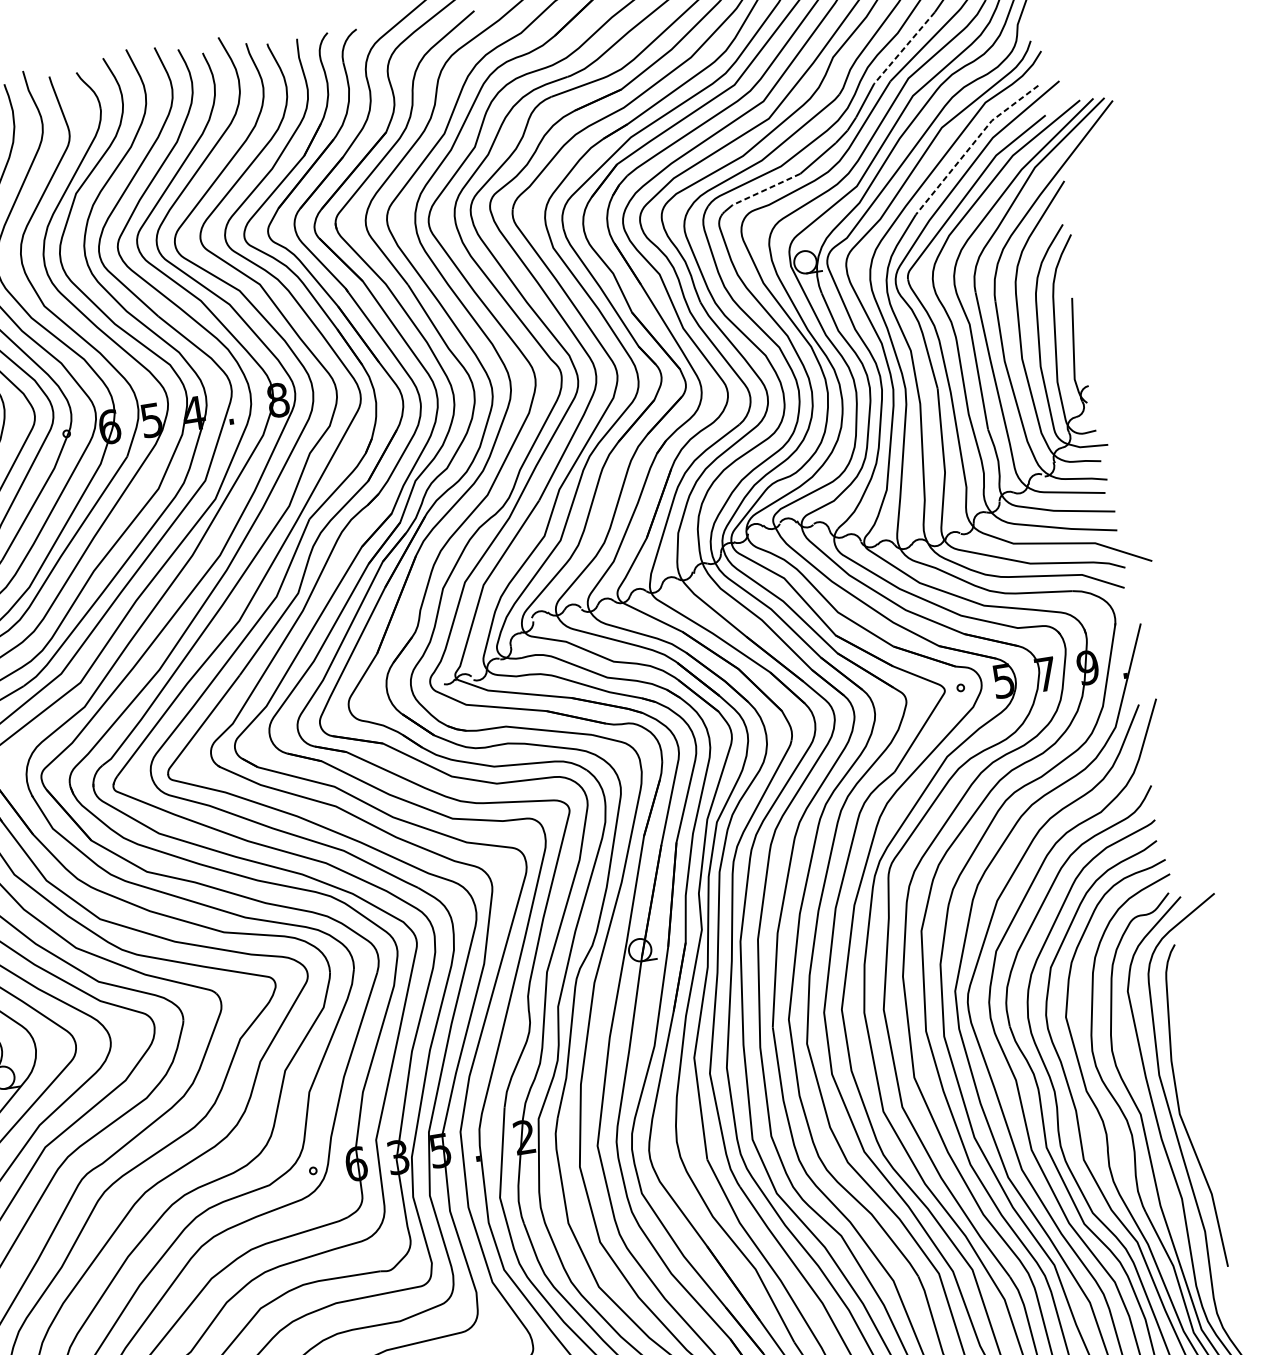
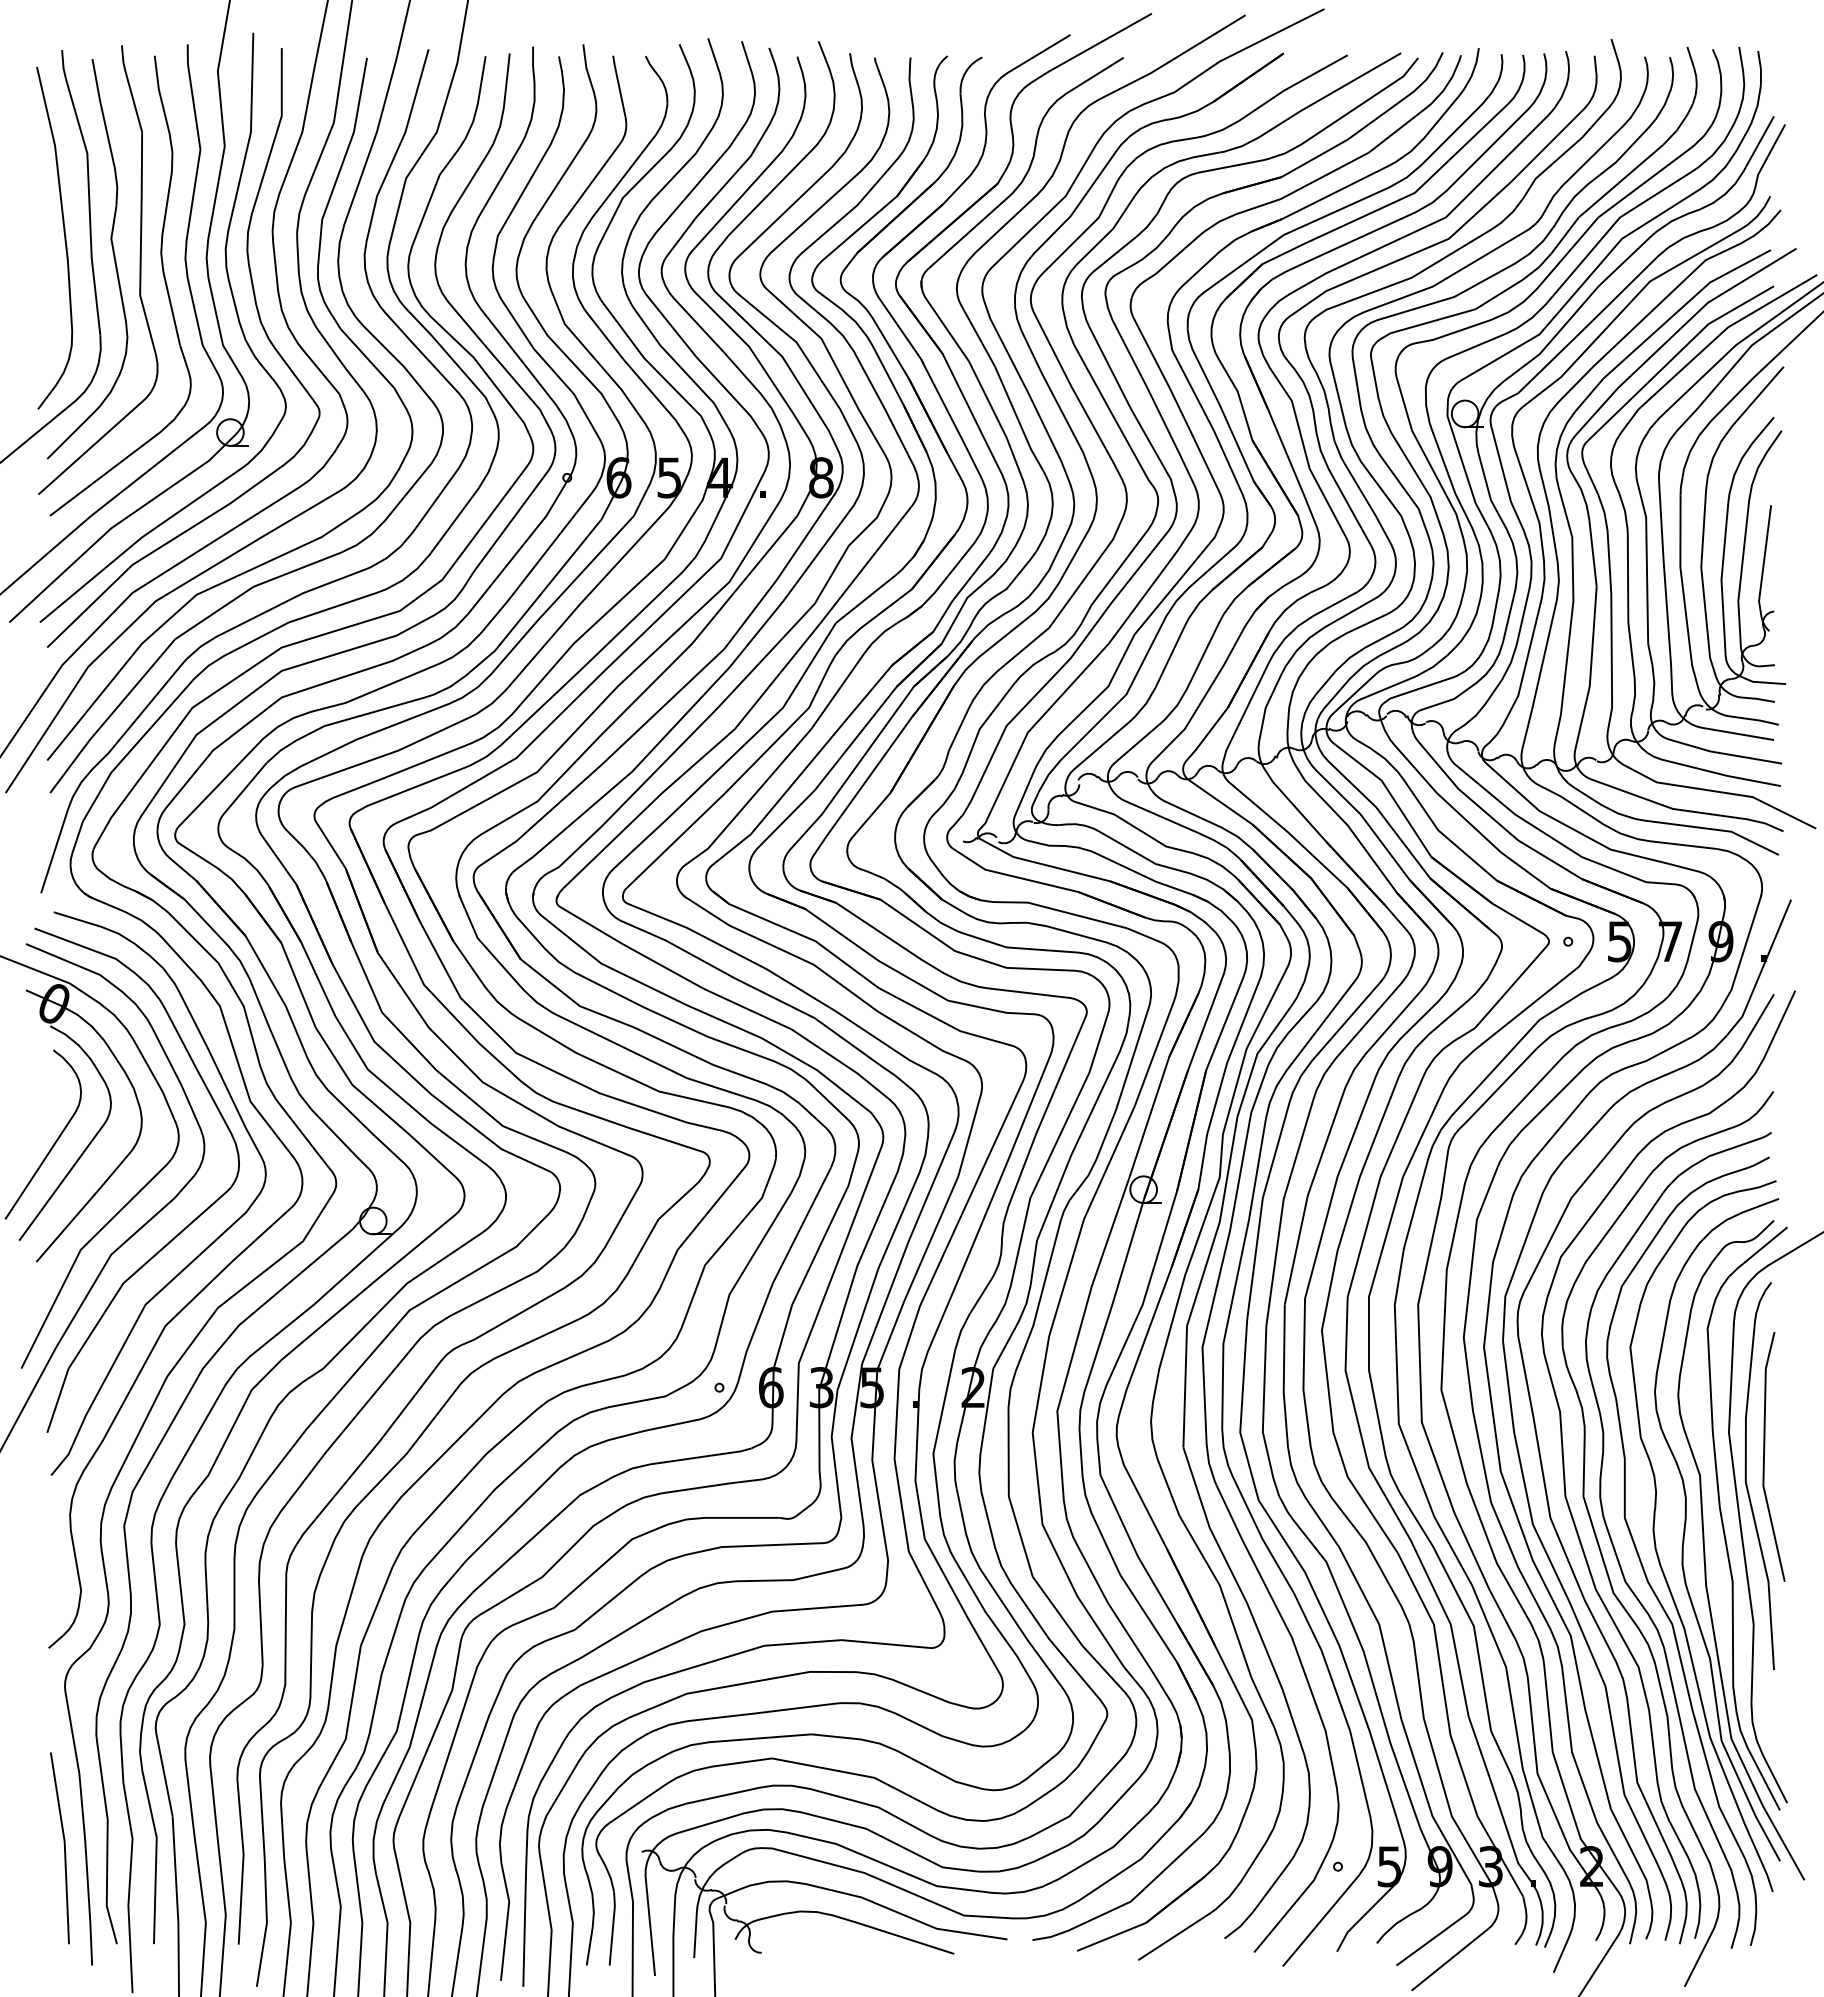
line: (904, 48) -> (1620, 181), dashed -> solid
line: (972, 145) -> (1682, 307), dashed -> solid
line: (766, 189) -> (1432, 321), dashed -> solid
line: (1191, 1090) -> (1764, 1456), added

